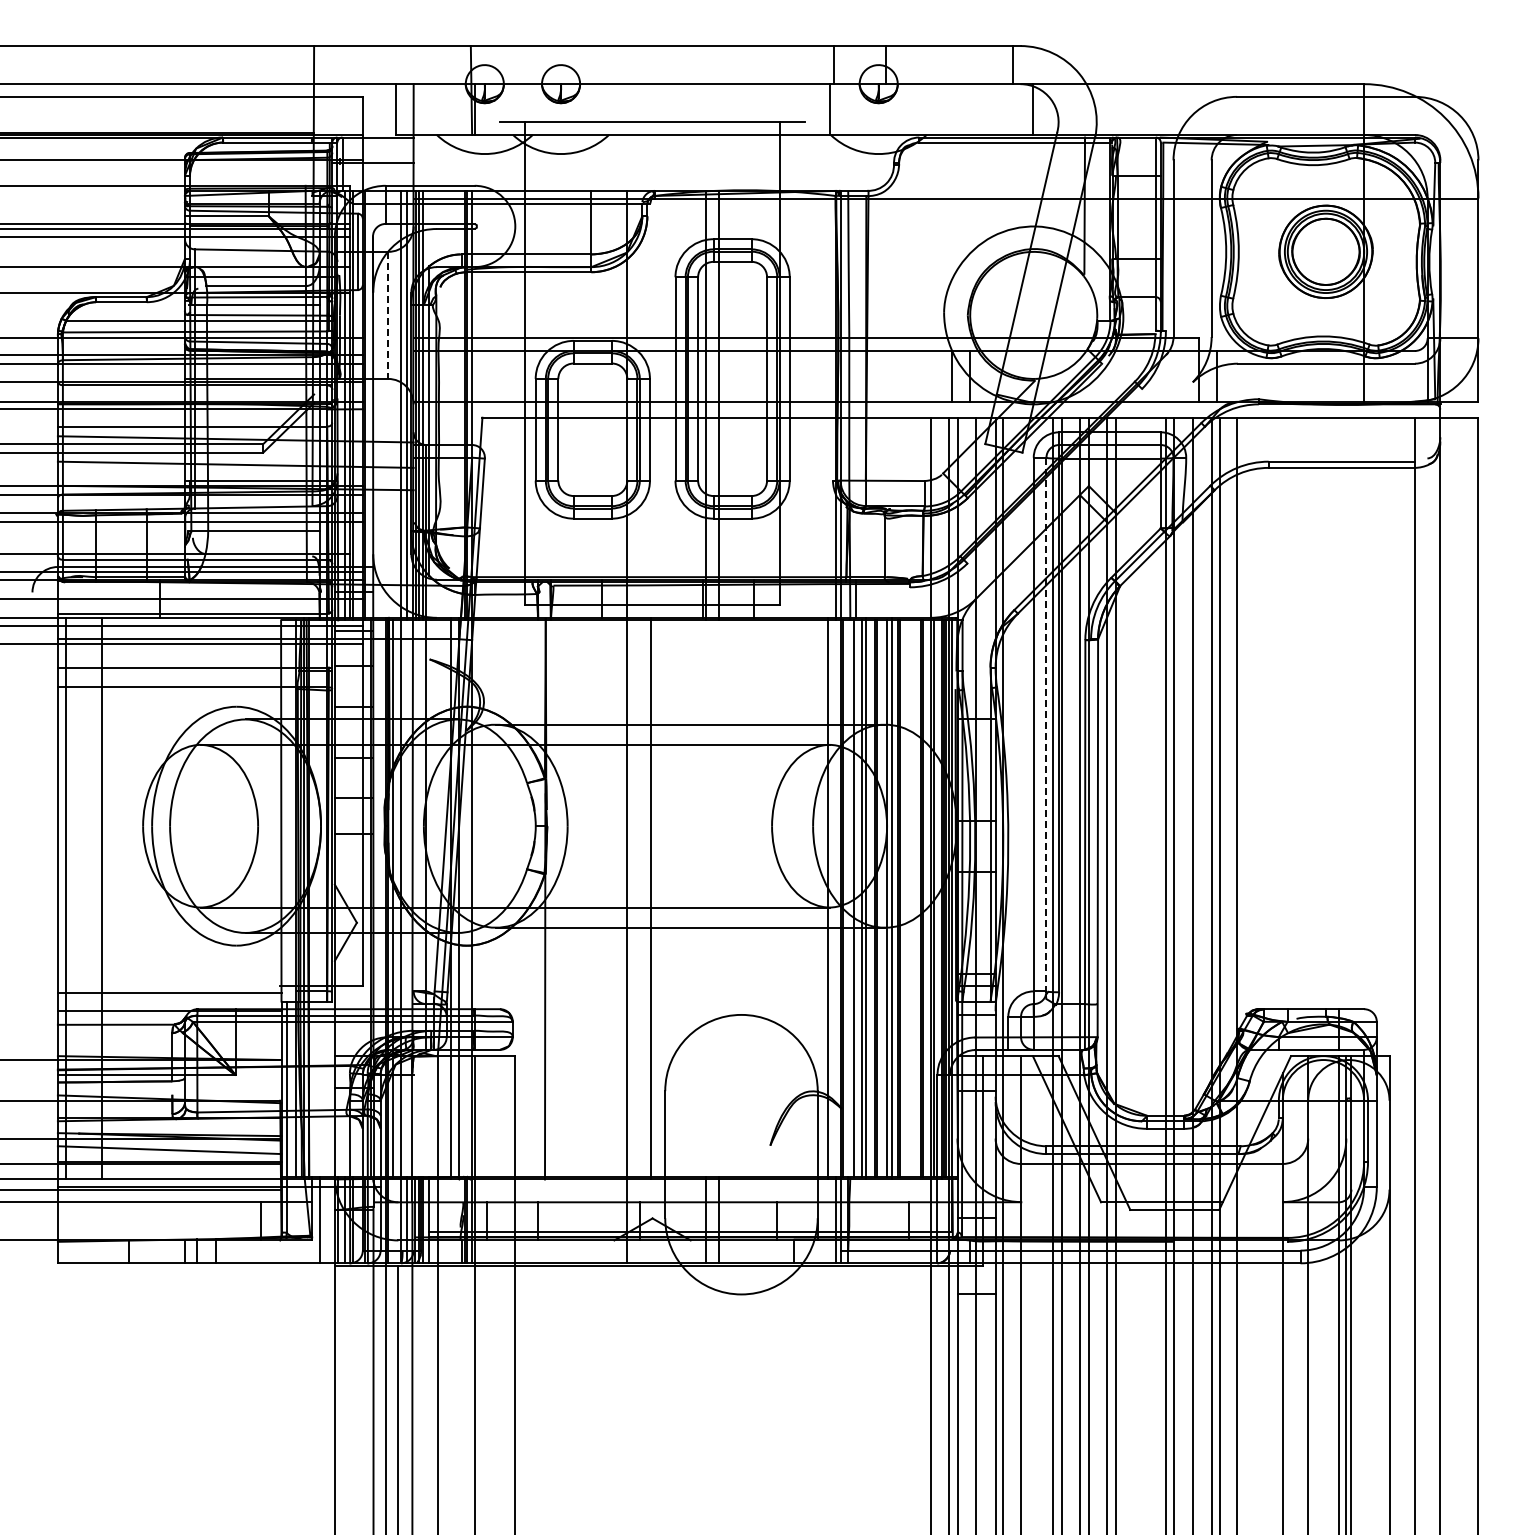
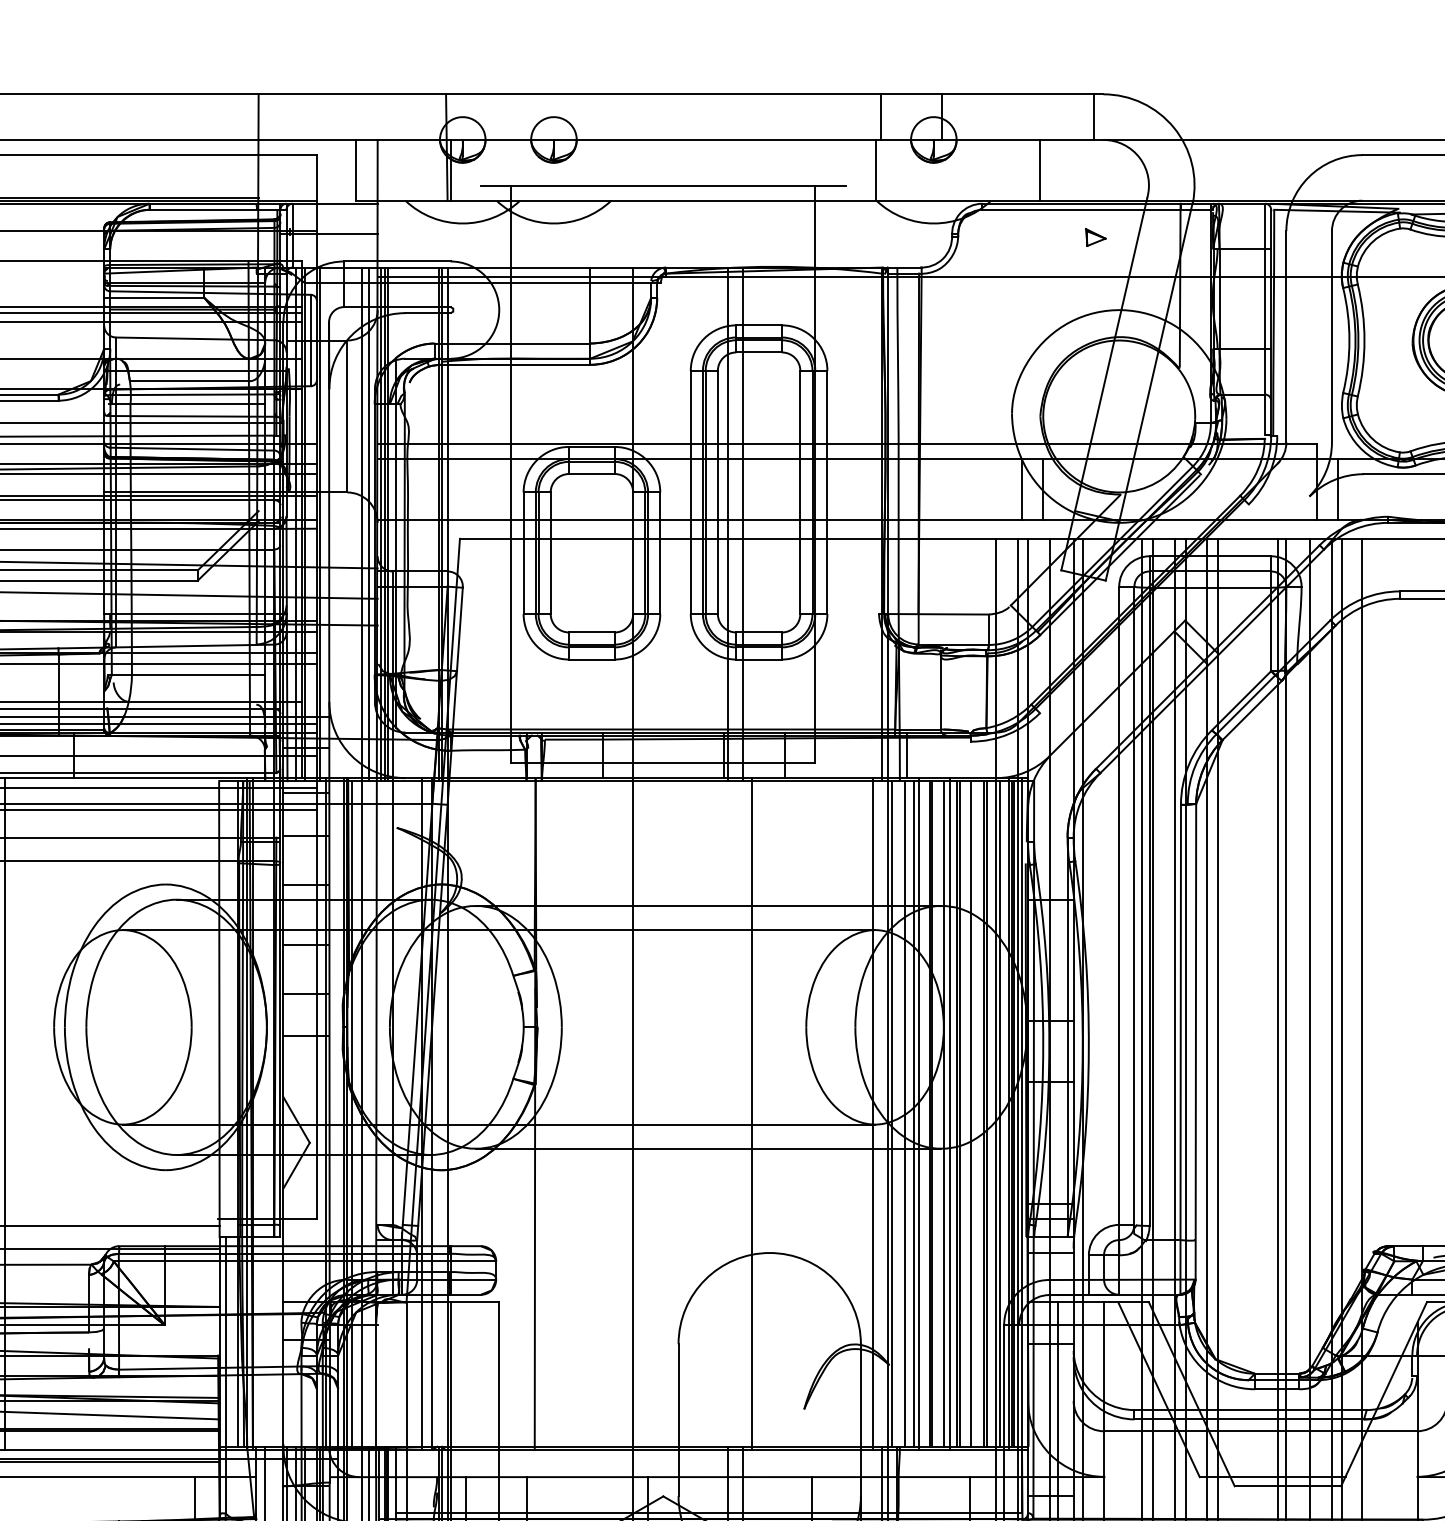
line: (1032, 109) -> (1040, 170), moved
part: (1014, 165) -> (1096, 237), added
line: (388, 315) -> (347, 416), dashed -> solid
line: (1046, 726) -> (1134, 908), dashed -> solid
line: (650, 898) -> (751, 1113), moved
line: (909, 898) -> (970, 1113), added

